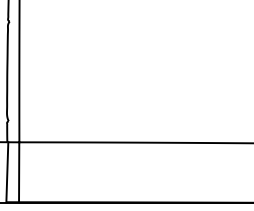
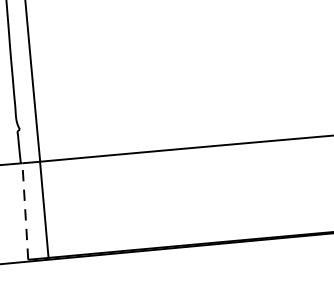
line: (7, 172) -> (25, 211), solid -> dashed

